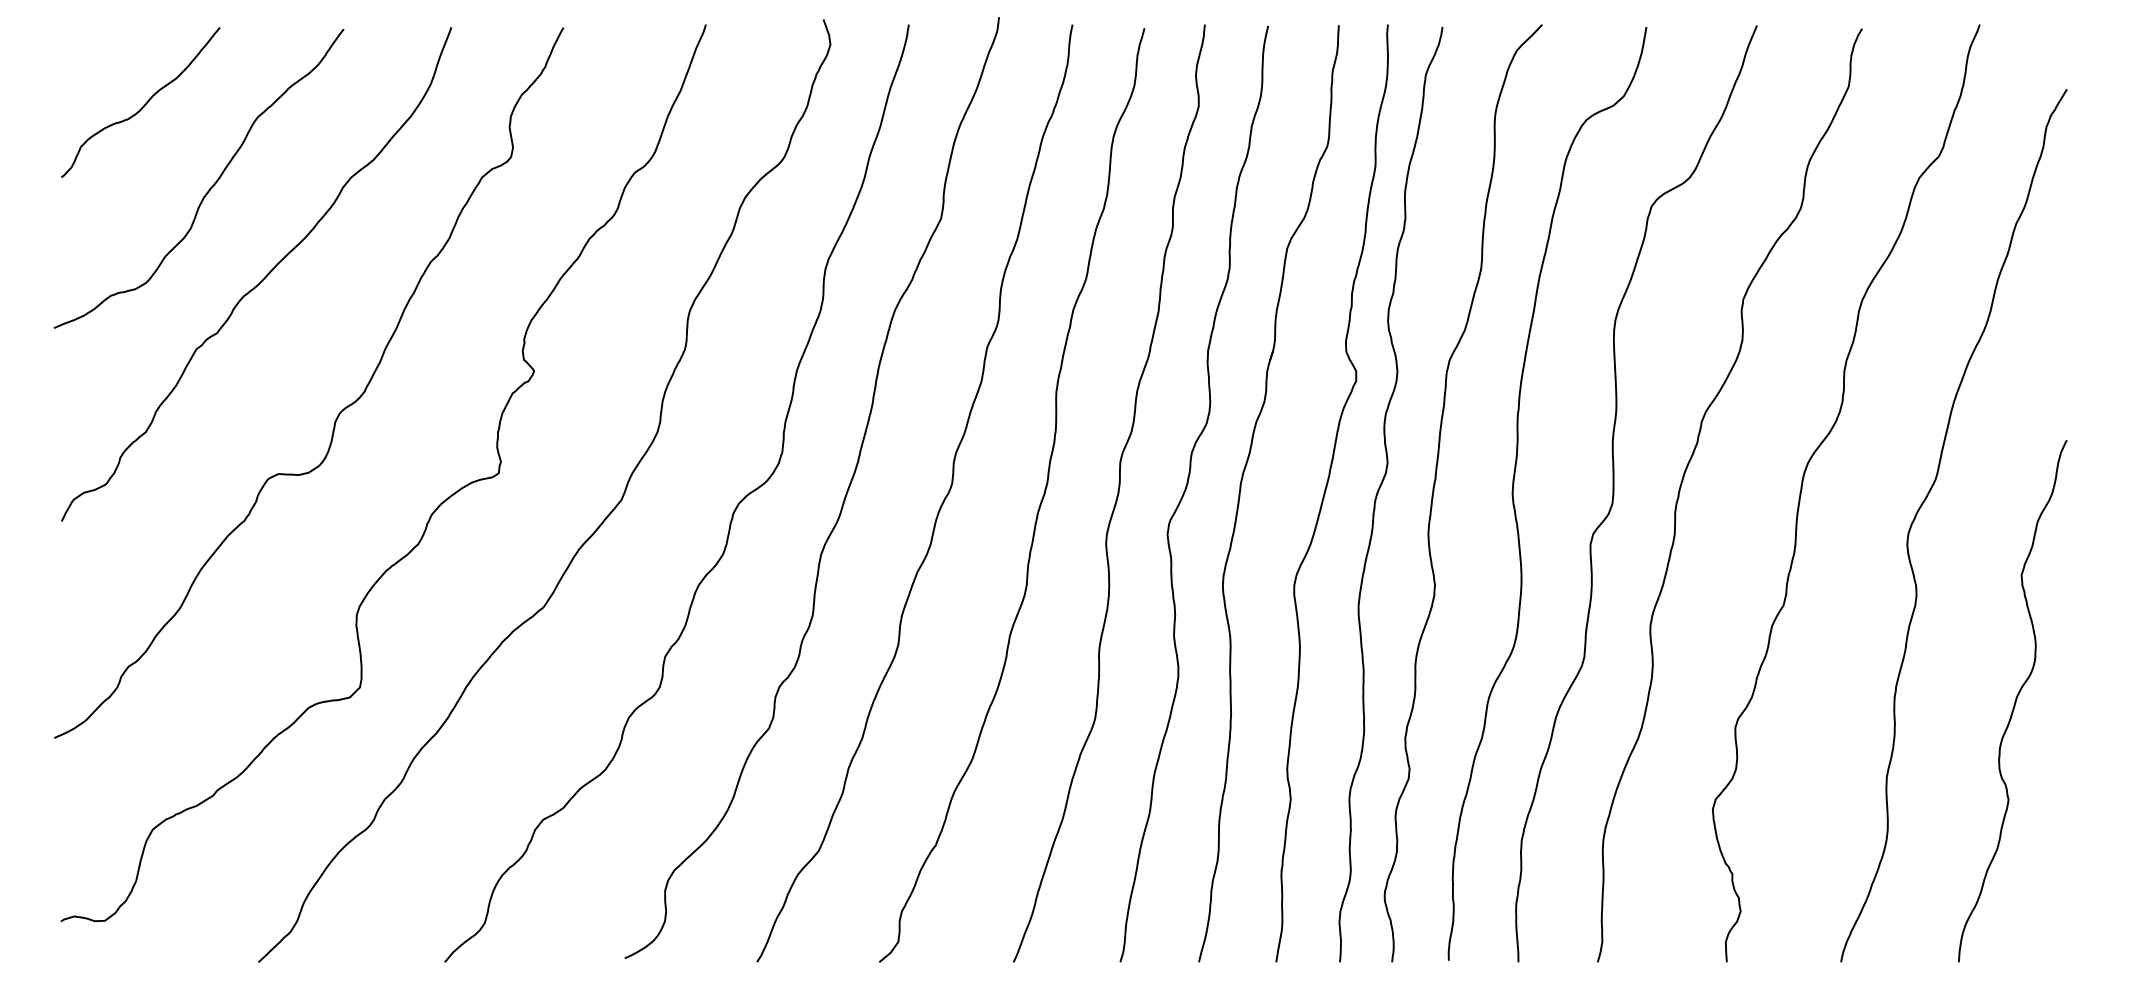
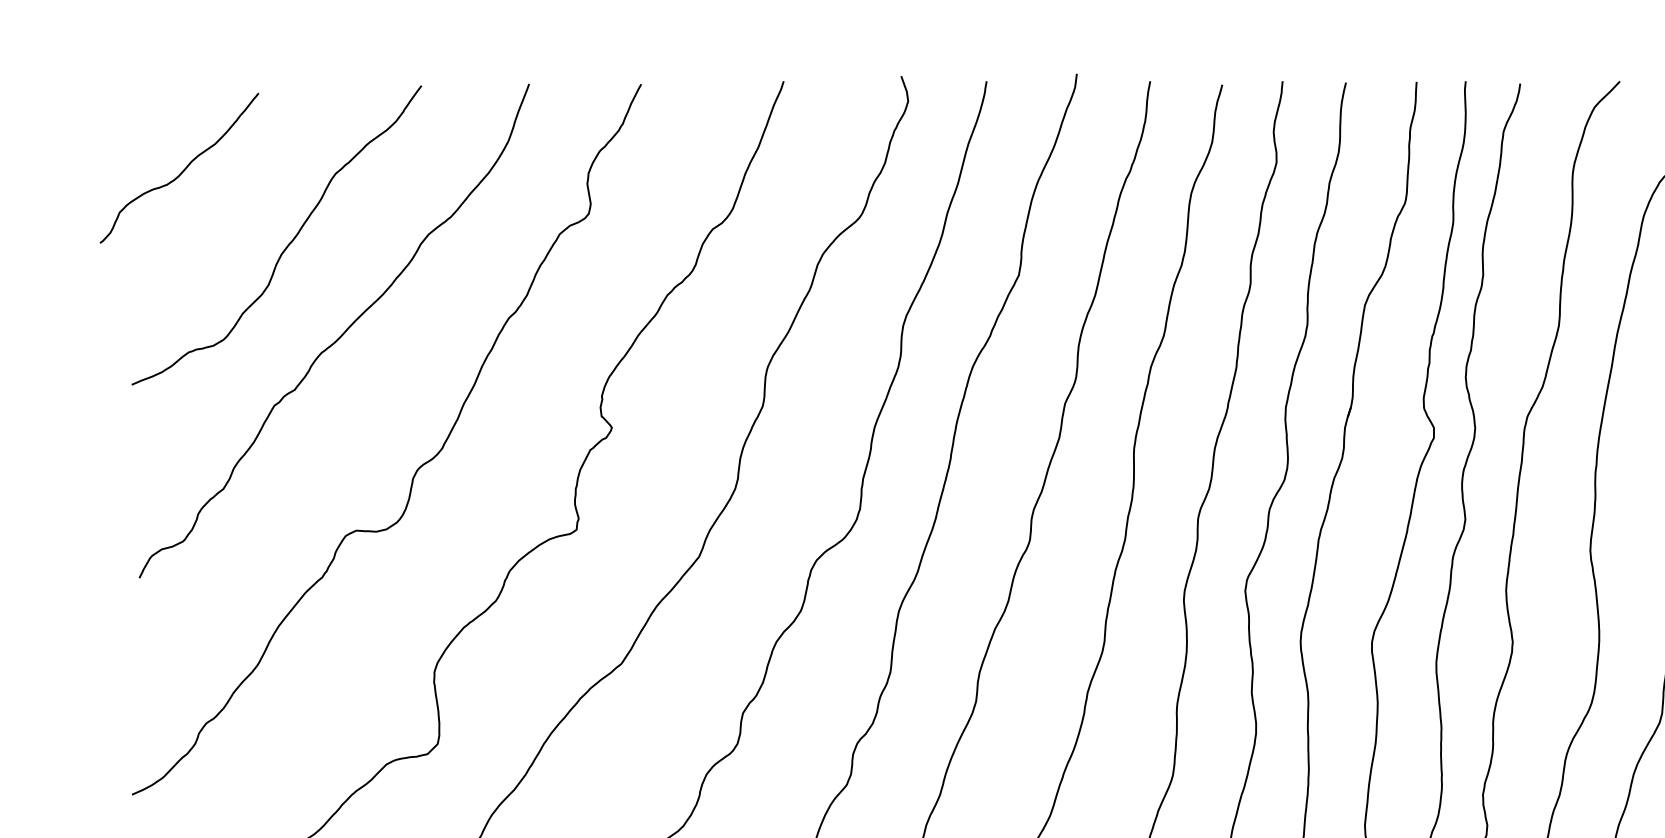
curve: (143, 105) -> (182, 171), moved

